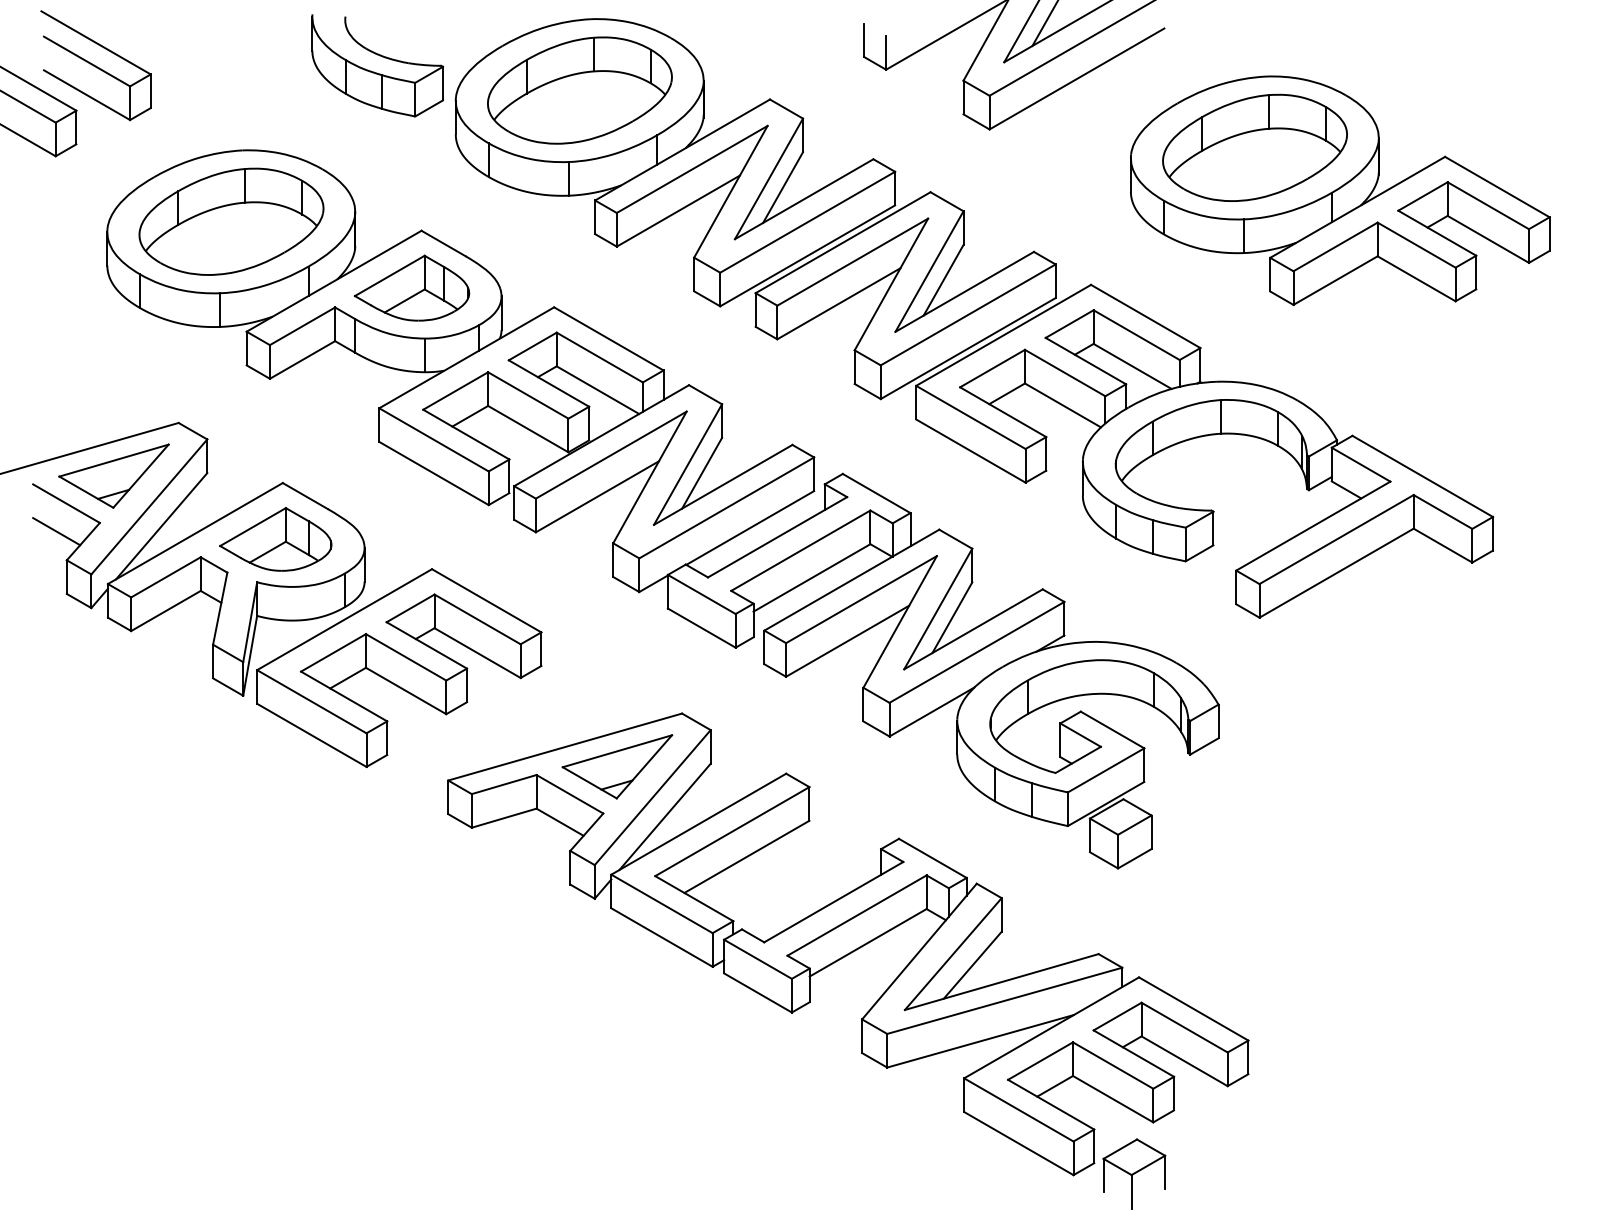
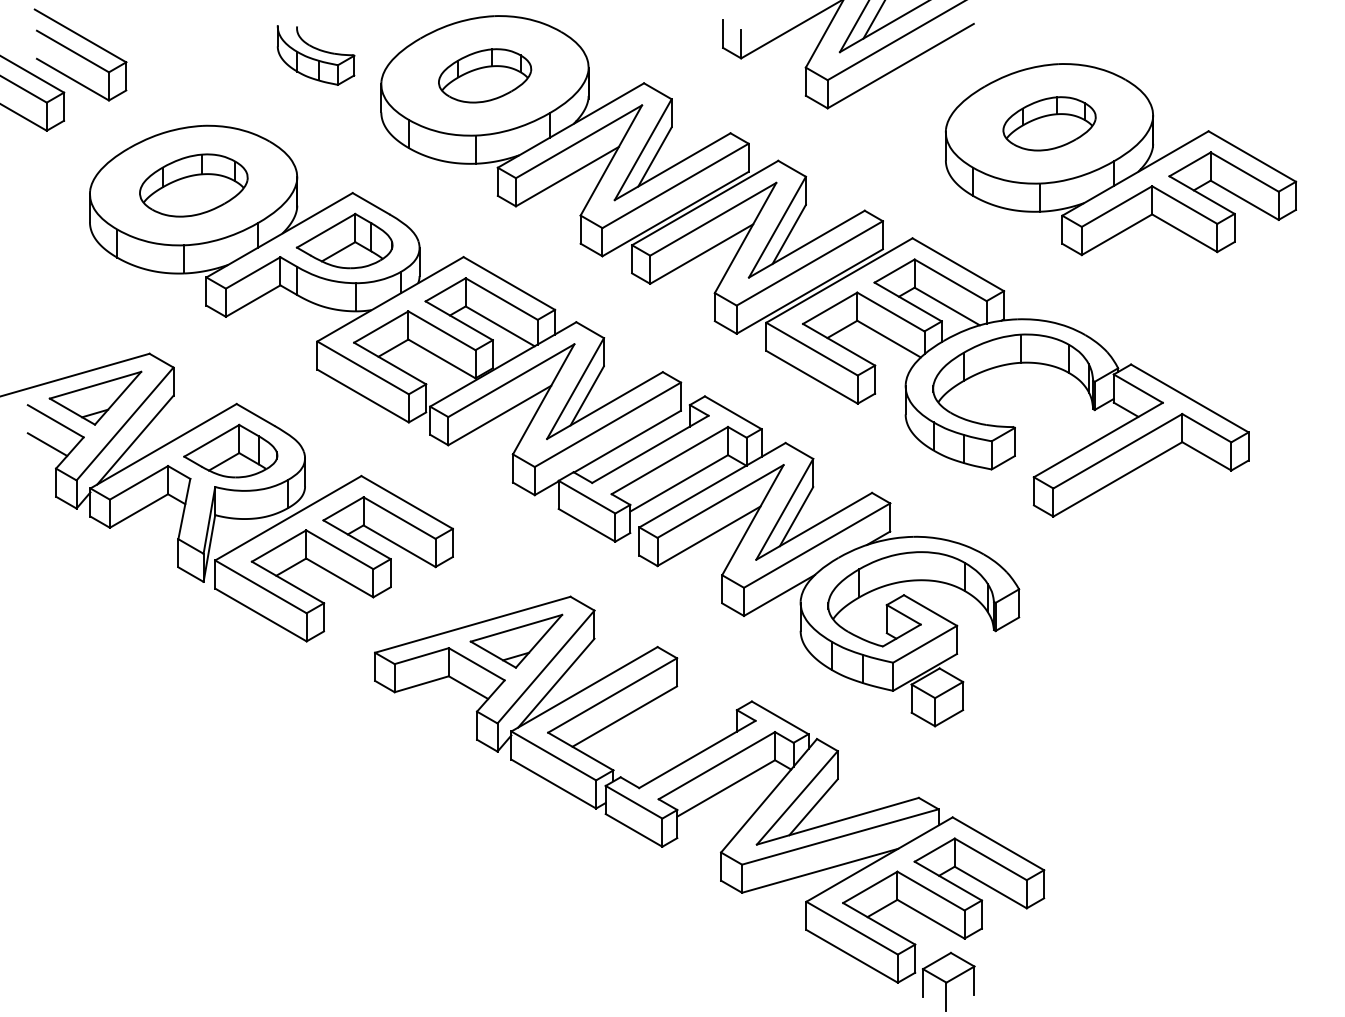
part: (377, 66) -> (315, 55), size x0.7
part: (579, 90) -> (484, 75), size x0.6
part: (1254, 147) -> (1049, 123), size x0.6
part: (231, 221) -> (193, 185), size x0.7

